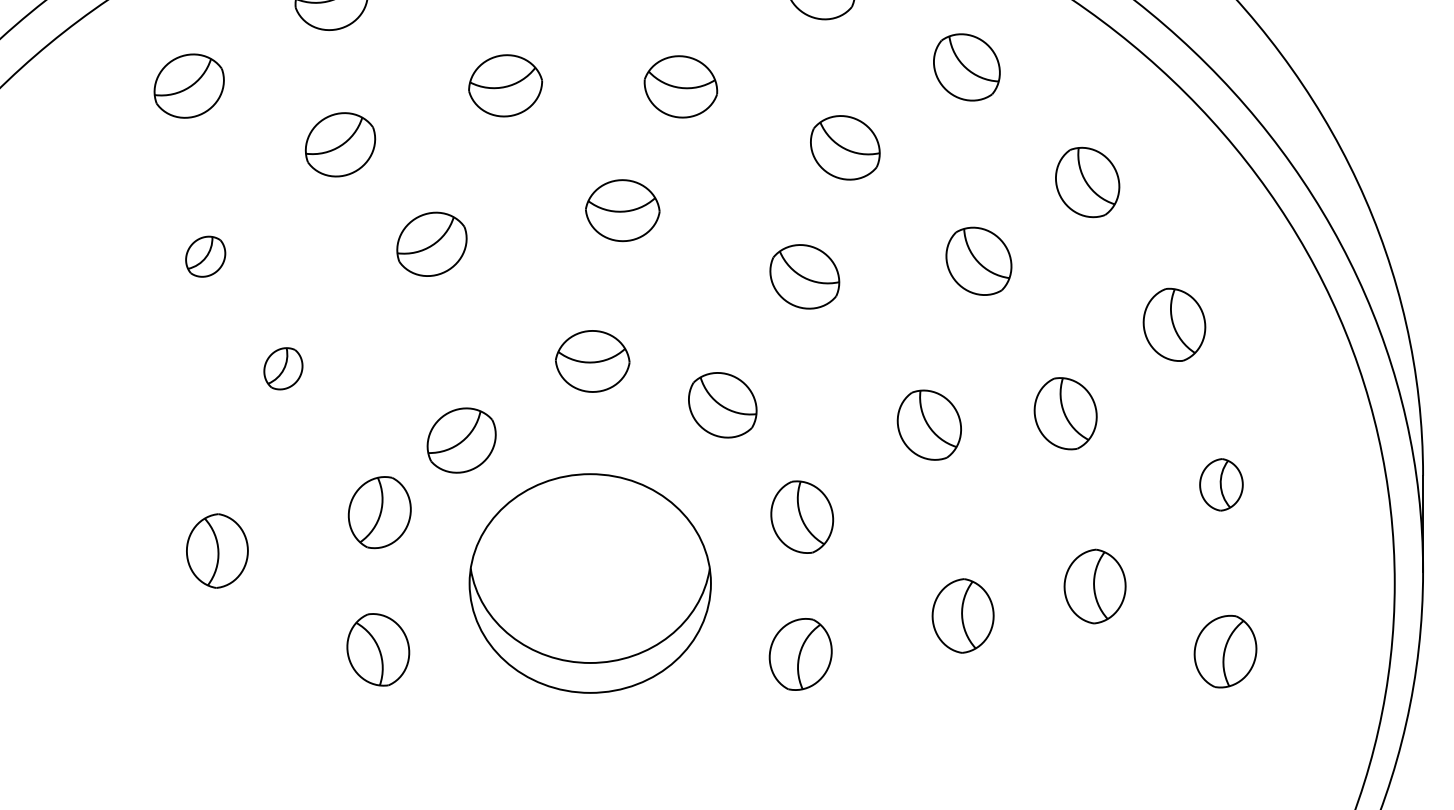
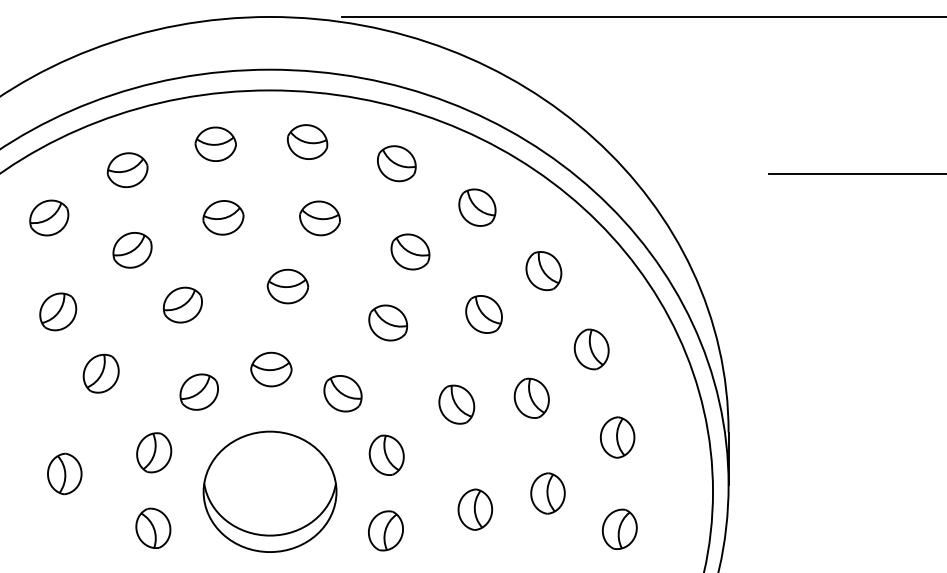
part: (205, 255) -> (58, 311), size x1.67
part: (282, 368) -> (100, 373), size x1.67
part: (460, 439) -> (198, 391), moved
part: (1221, 484) -> (617, 437), size x1.43

